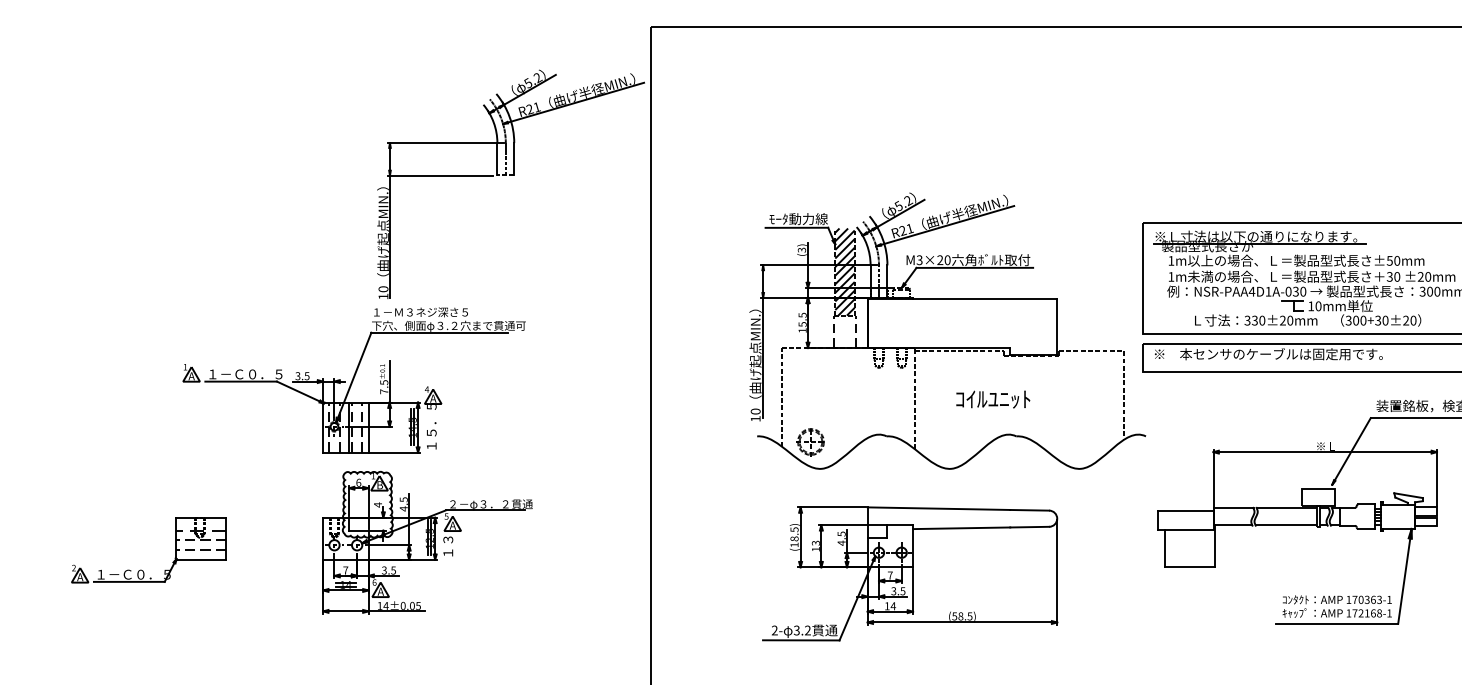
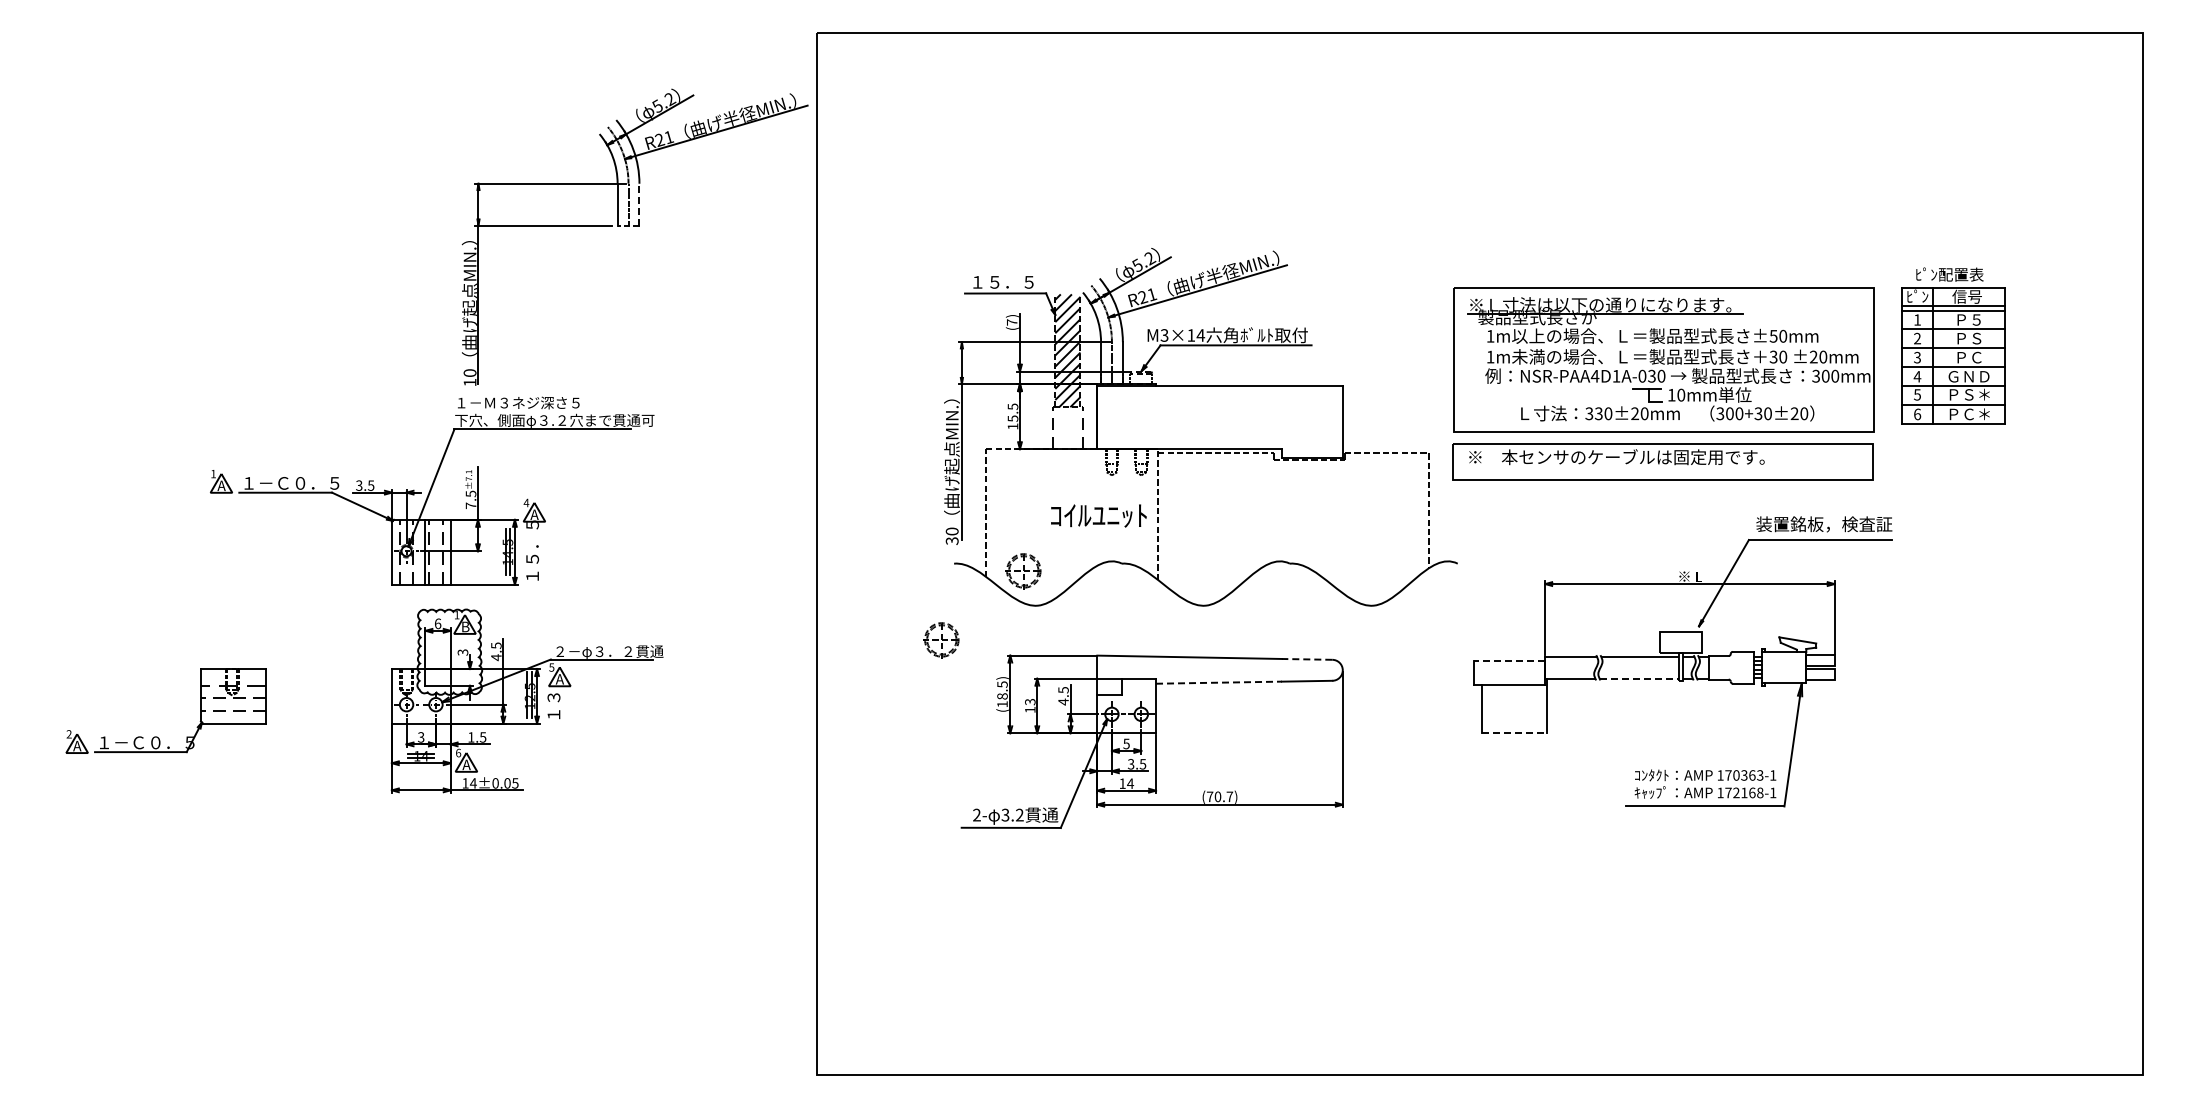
line: (514, 159) -> (639, 204), solid -> dashed
text: (798, 218) -> (1007, 281), ﾓｰﾀ動力線 -> １５．５
text: (801, 250) -> (1011, 322), (3) -> (7)
text: (944, 260) -> (1196, 335), M3×20 -> M3×14
text: (382, 370) -> (468, 478), ±0.1 -> ±7.1
text: (992, 399) -> (1098, 515), moved
text: (755, 418) -> (951, 540), 10 -> 30
part: (747, 495) -> (941, 640), added
text: (377, 504) -> (462, 652), 4 -> 3
line: (1029, 510) -> (1306, 659), solid -> dashed
line: (1185, 511) -> (1509, 660), solid -> dashed
line: (1286, 525) -> (1639, 678), solid -> dashed
line: (961, 528) -> (1218, 682), solid -> dashed
line: (1189, 567) -> (1514, 733), solid -> dashed
text: (345, 570) -> (421, 737), 7 -> 3
text: (384, 570) -> (471, 737), 3.5 -> 1.5
text: (890, 575) -> (1126, 743), 7 -> 5
text: (962, 616) -> (1219, 796), (58.5) -> (70.7)

